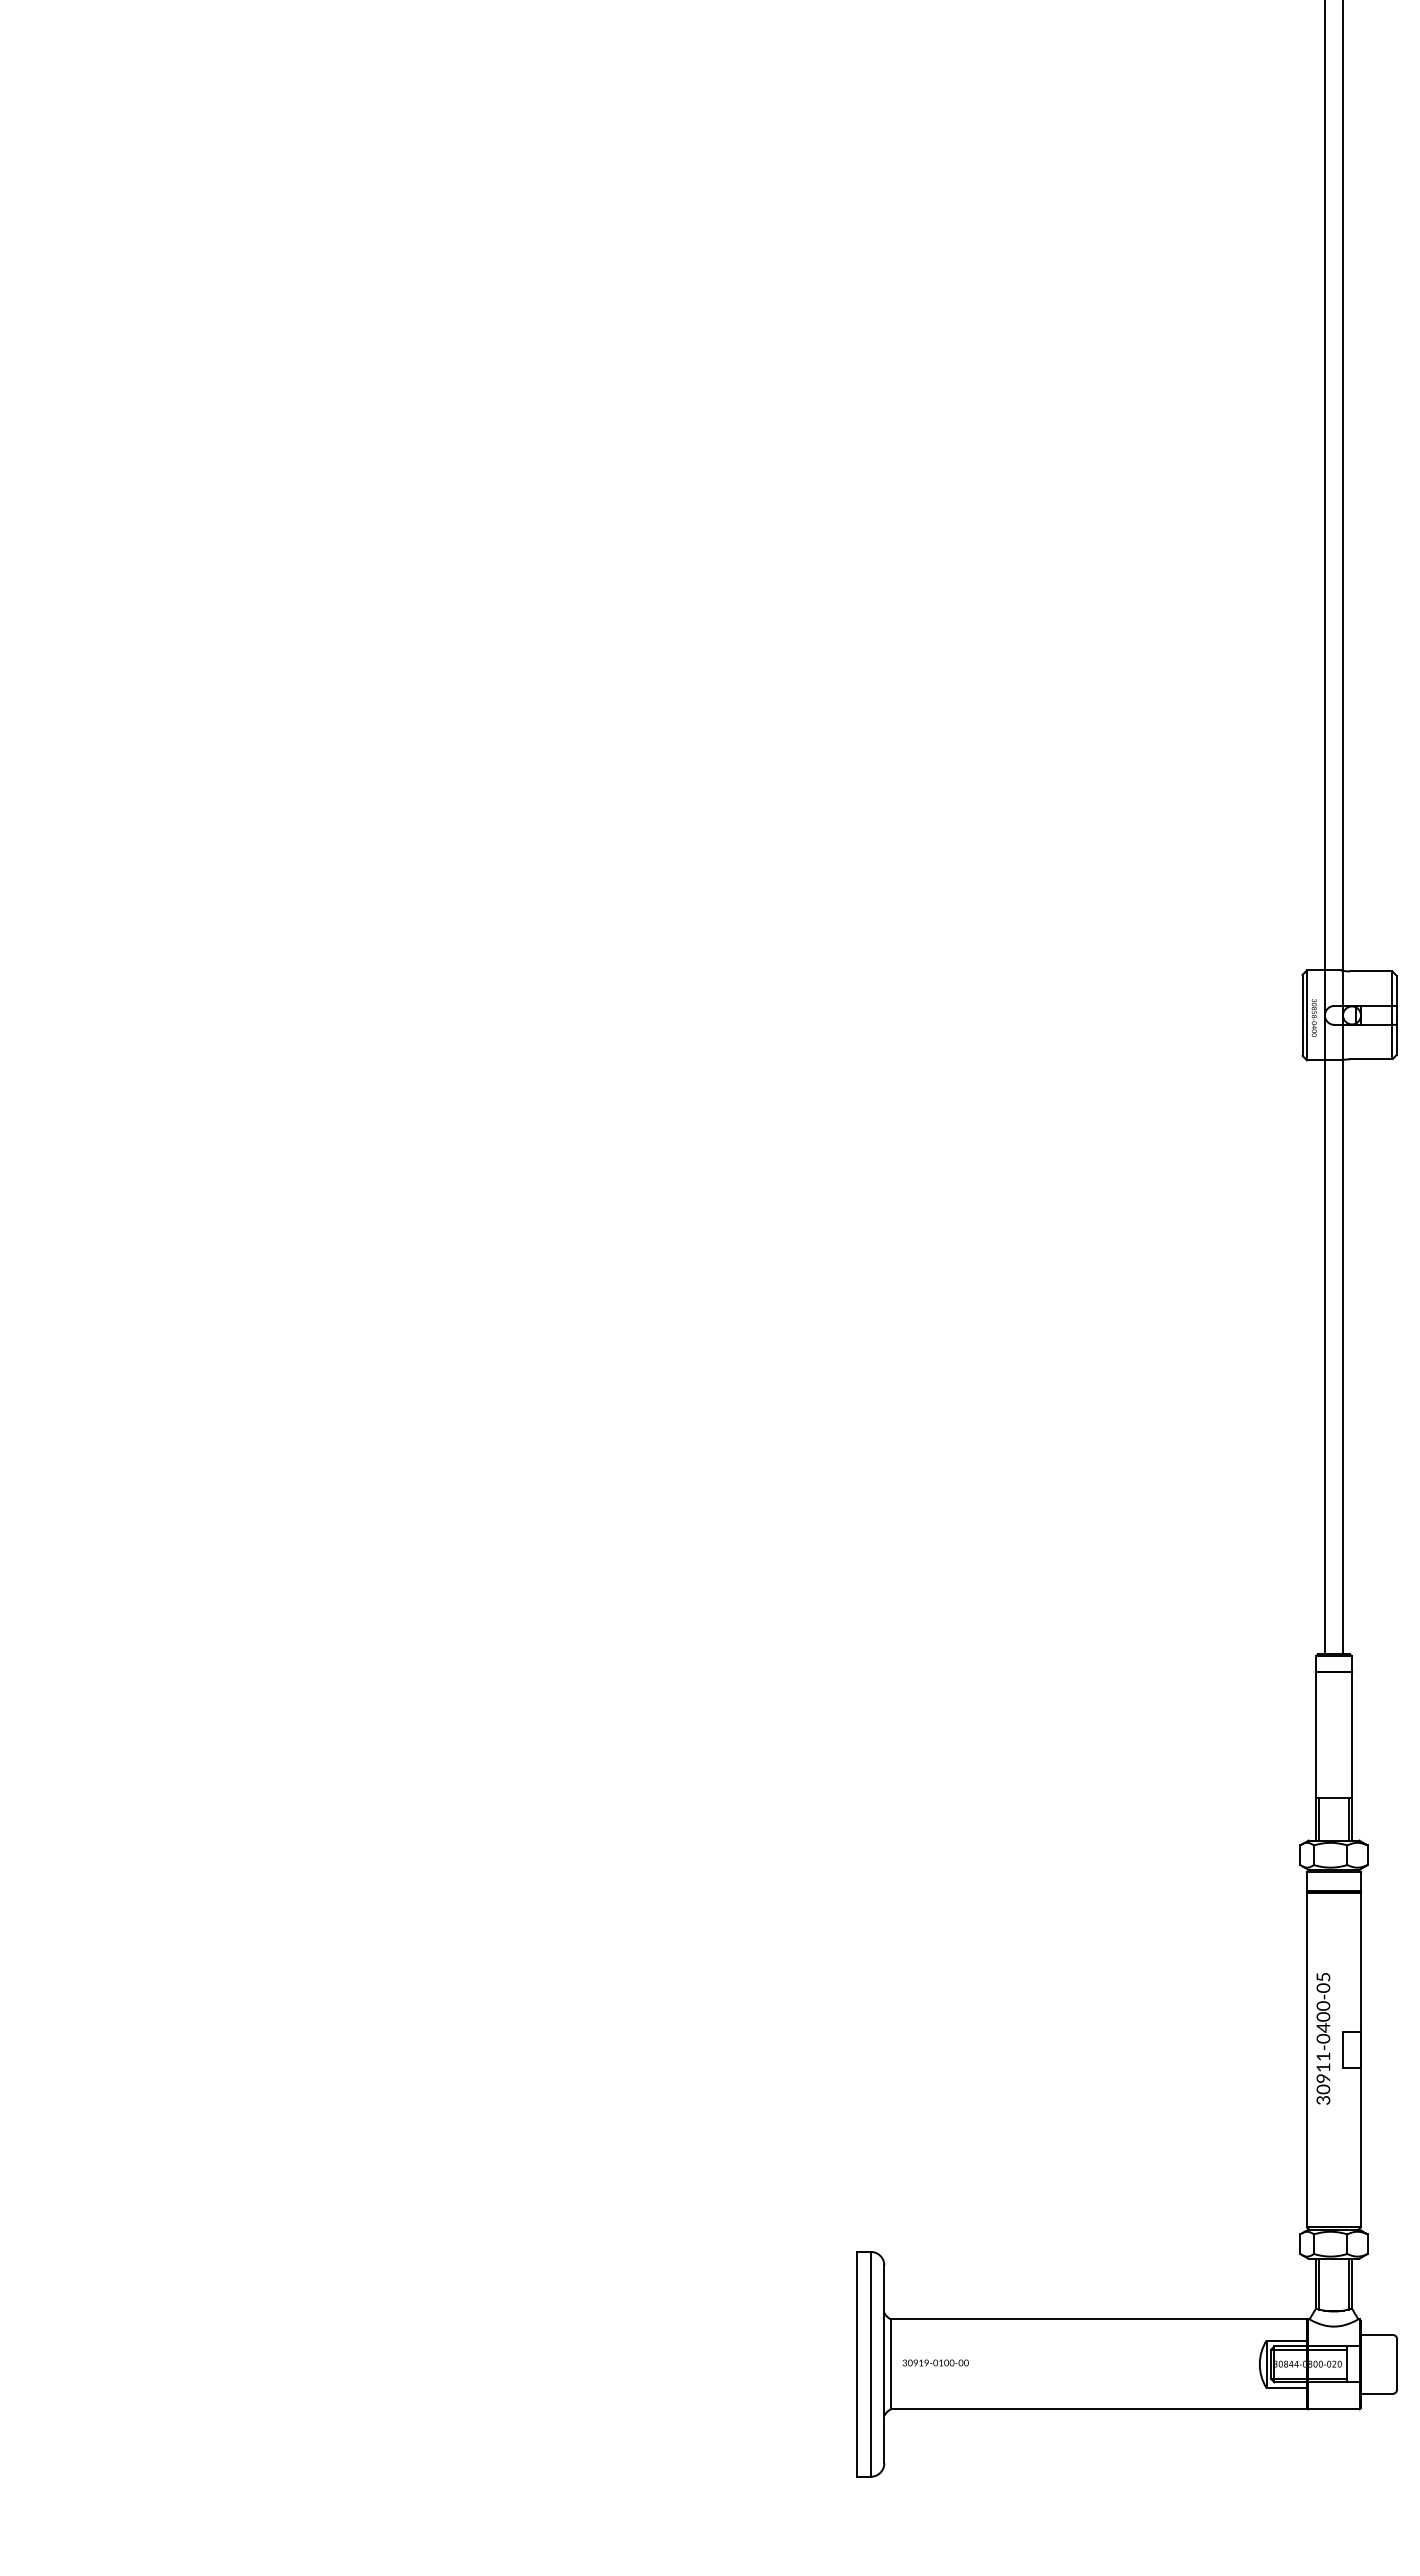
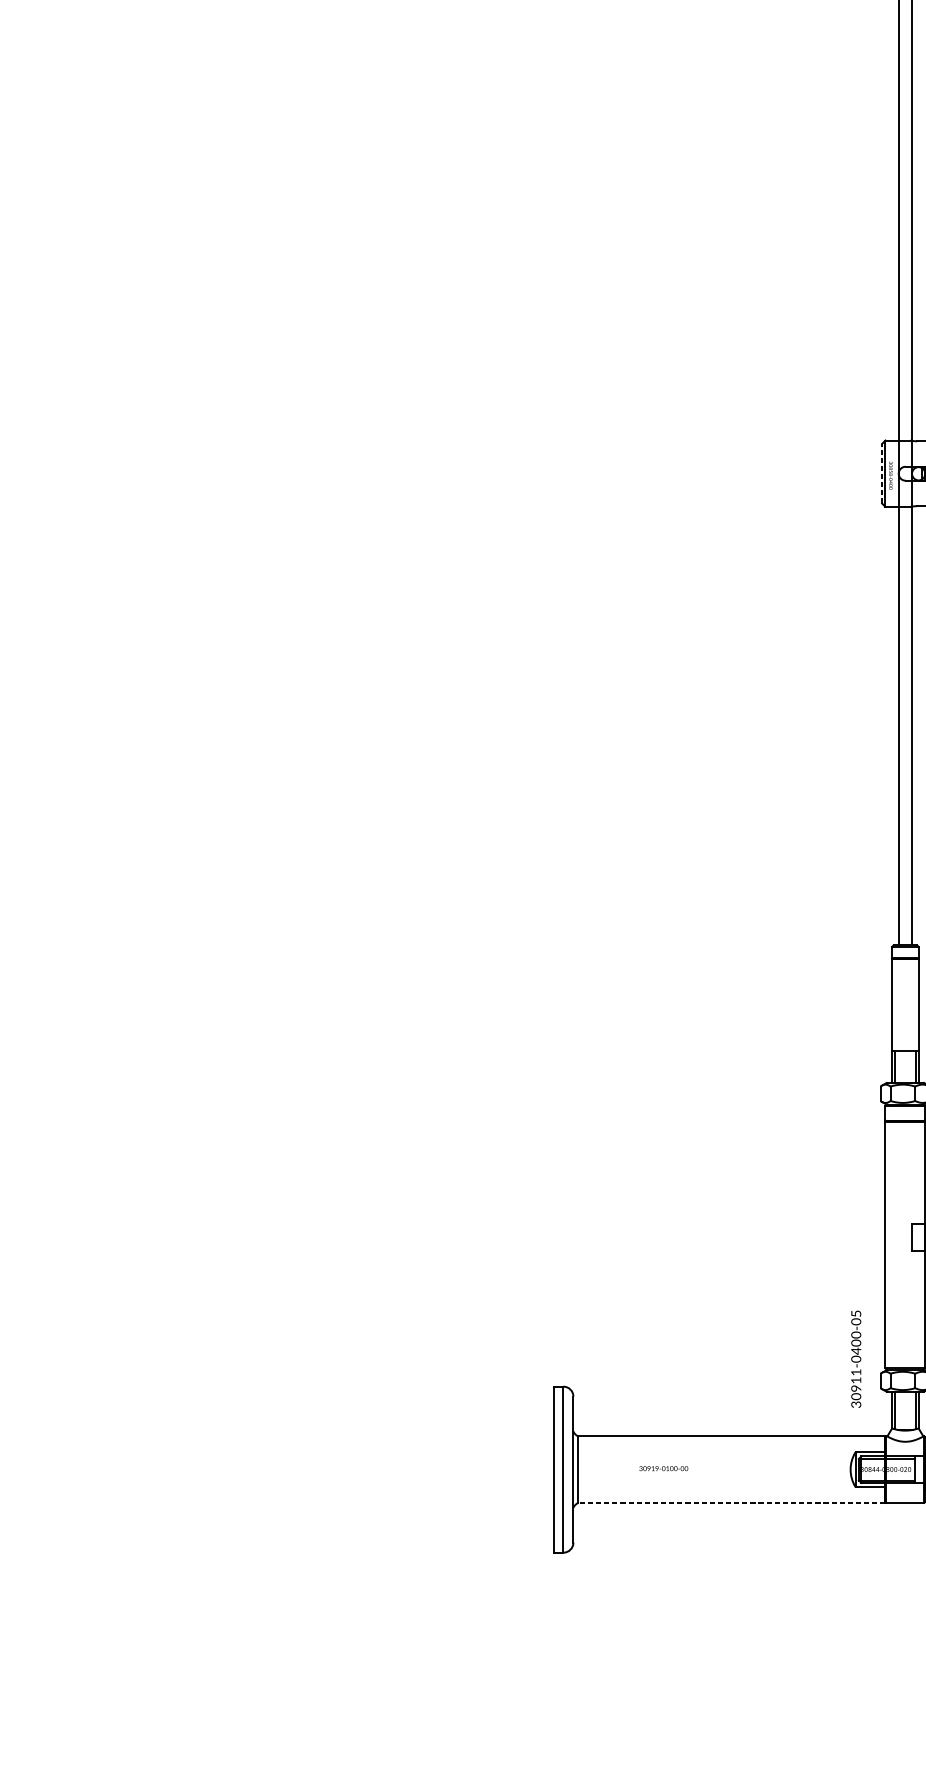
line: (1302, 1014) -> (882, 473), solid -> dashed
text: (1323, 2038) -> (856, 1359), moved
text: (935, 2362) -> (663, 1468), moved
line: (1099, 2409) -> (732, 1502), solid -> dashed

